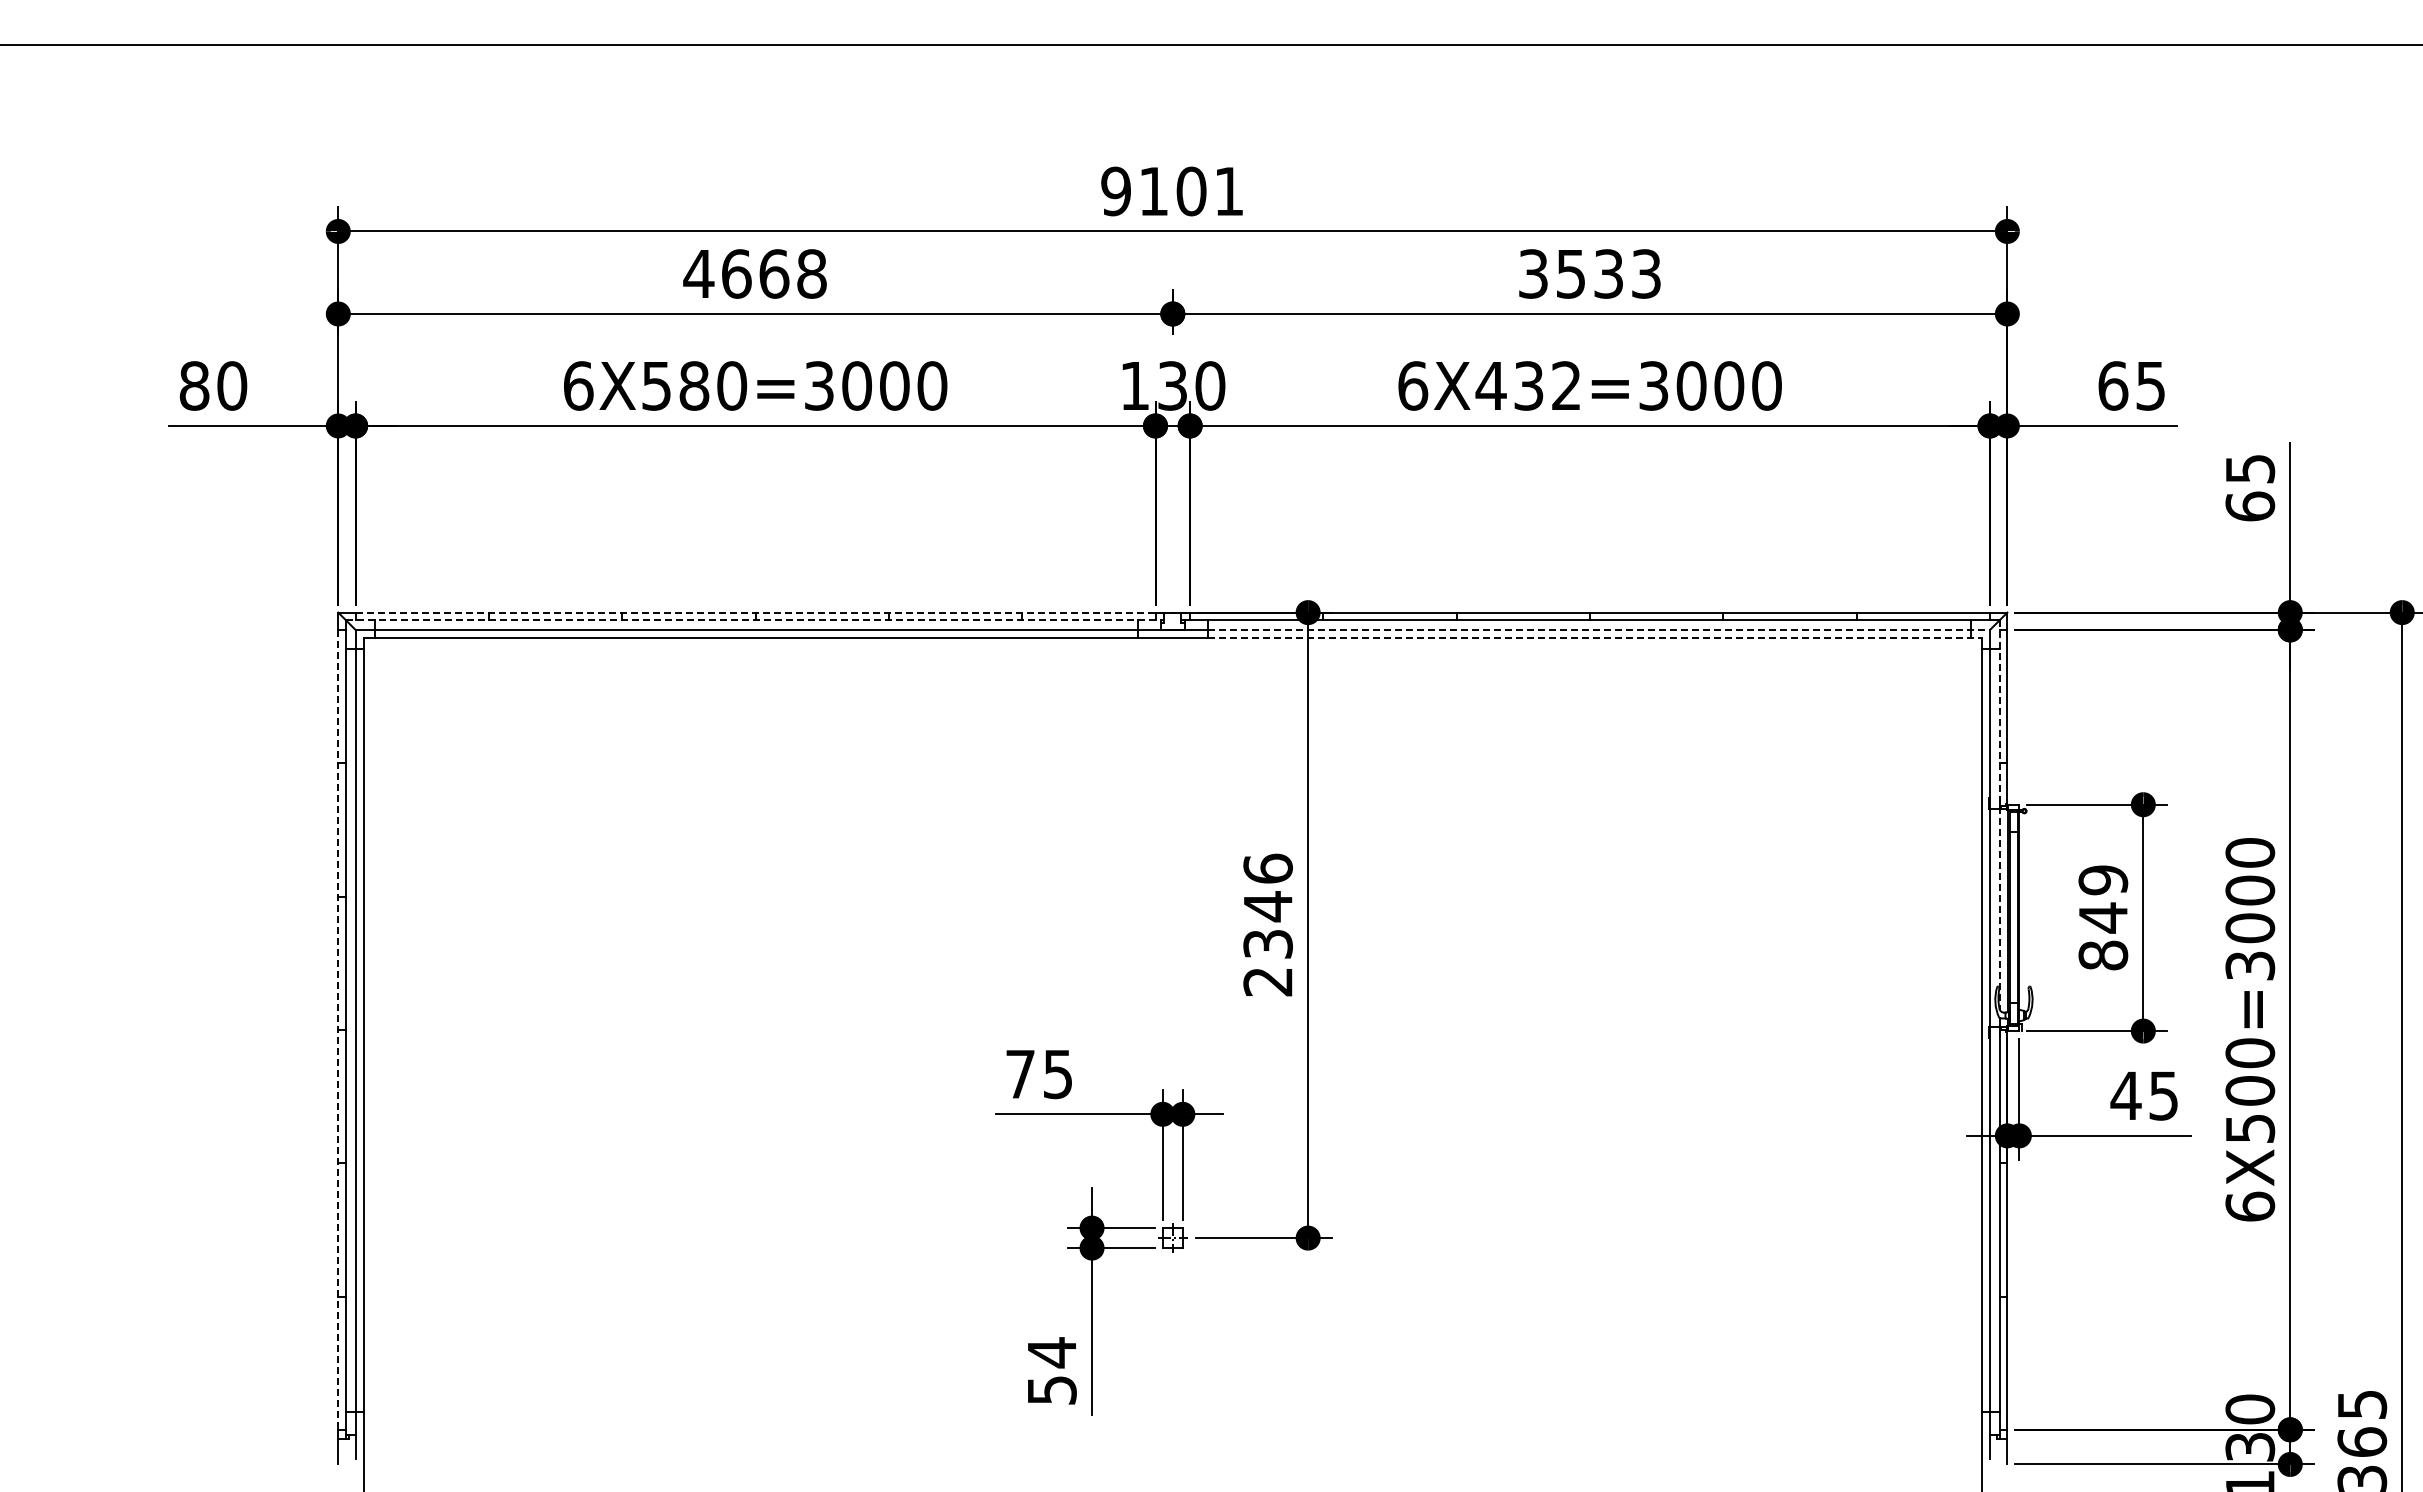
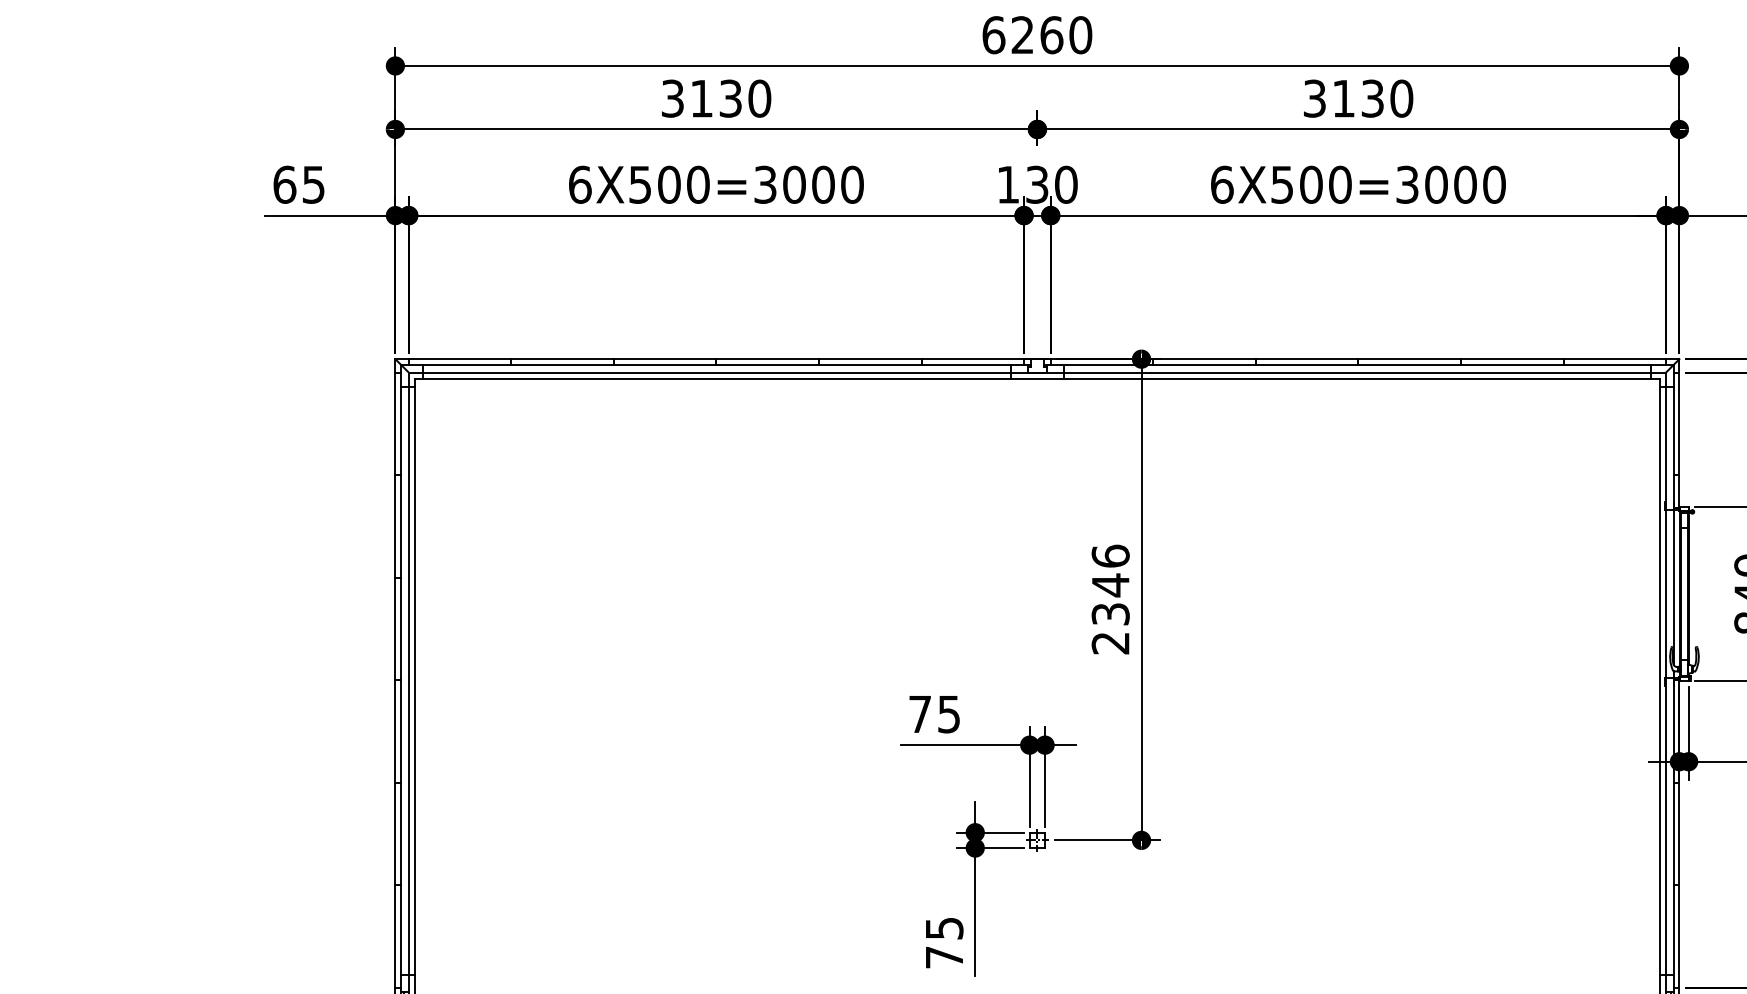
text: (1172, 191) -> (1037, 35), 9101 -> 6260
text: (754, 273) -> (715, 98), 4668 -> 3130
text: (1609, 273) -> (1373, 98), 3533 -> 3130
text: (213, 385) -> (299, 184), 80 -> 65
text: (694, 385) -> (669, 184), 6X580=3000 -> 6X500=3000
text: (1528, 385) -> (1311, 184), 6X432=3000 -> 6X500=3000
line: (773, 612) -> (730, 359), dashed -> solid
line: (755, 620) -> (716, 365), dashed -> solid
line: (1599, 629) -> (1365, 372), dashed -> solid
line: (1595, 637) -> (1362, 378), dashed -> solid
line: (1999, 815) -> (1673, 515), dashed -> solid
line: (338, 1029) -> (395, 679), dashed -> solid
text: (1052, 1370) -> (944, 942), 54 -> 75

